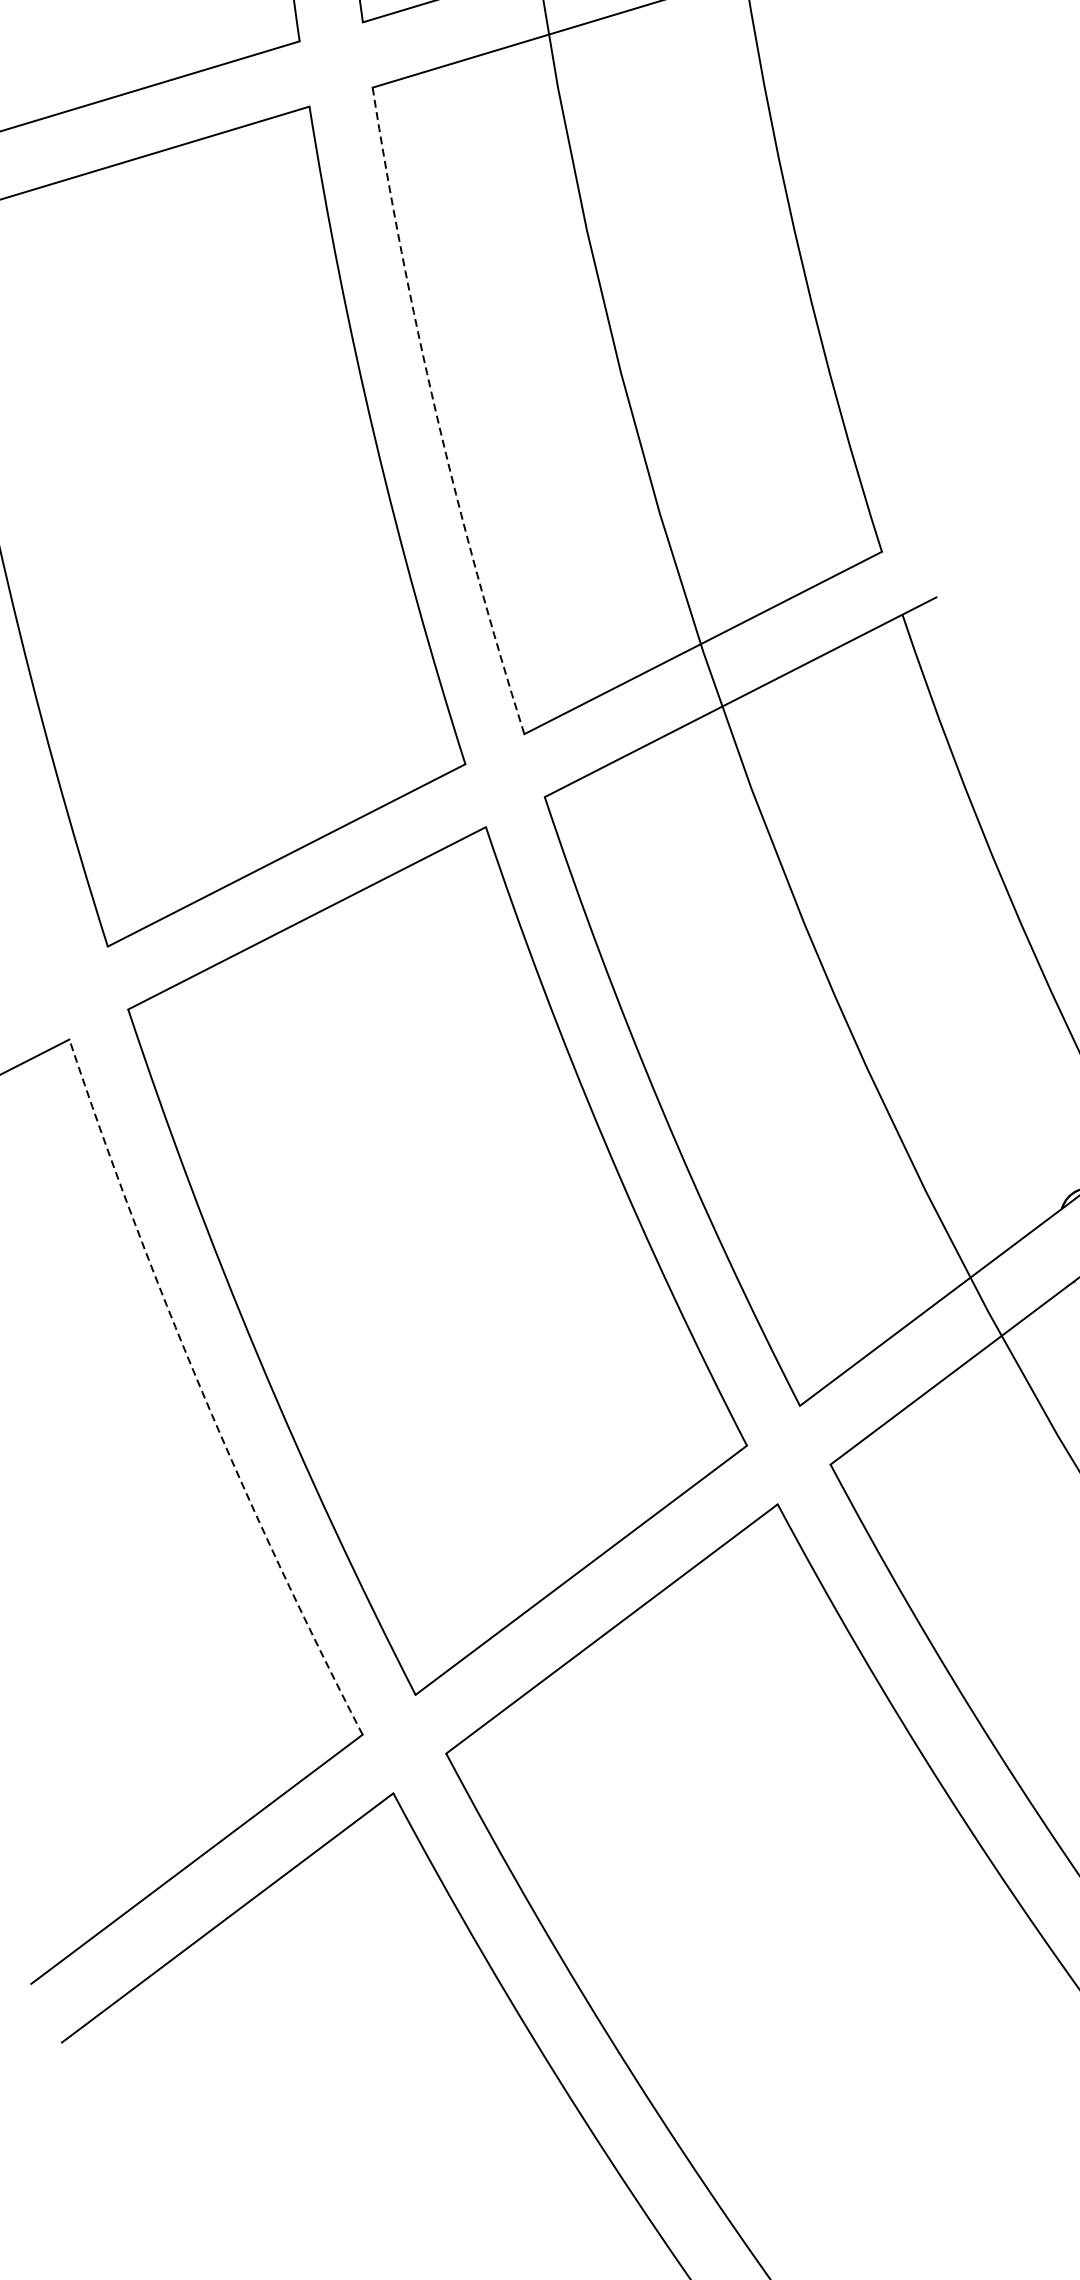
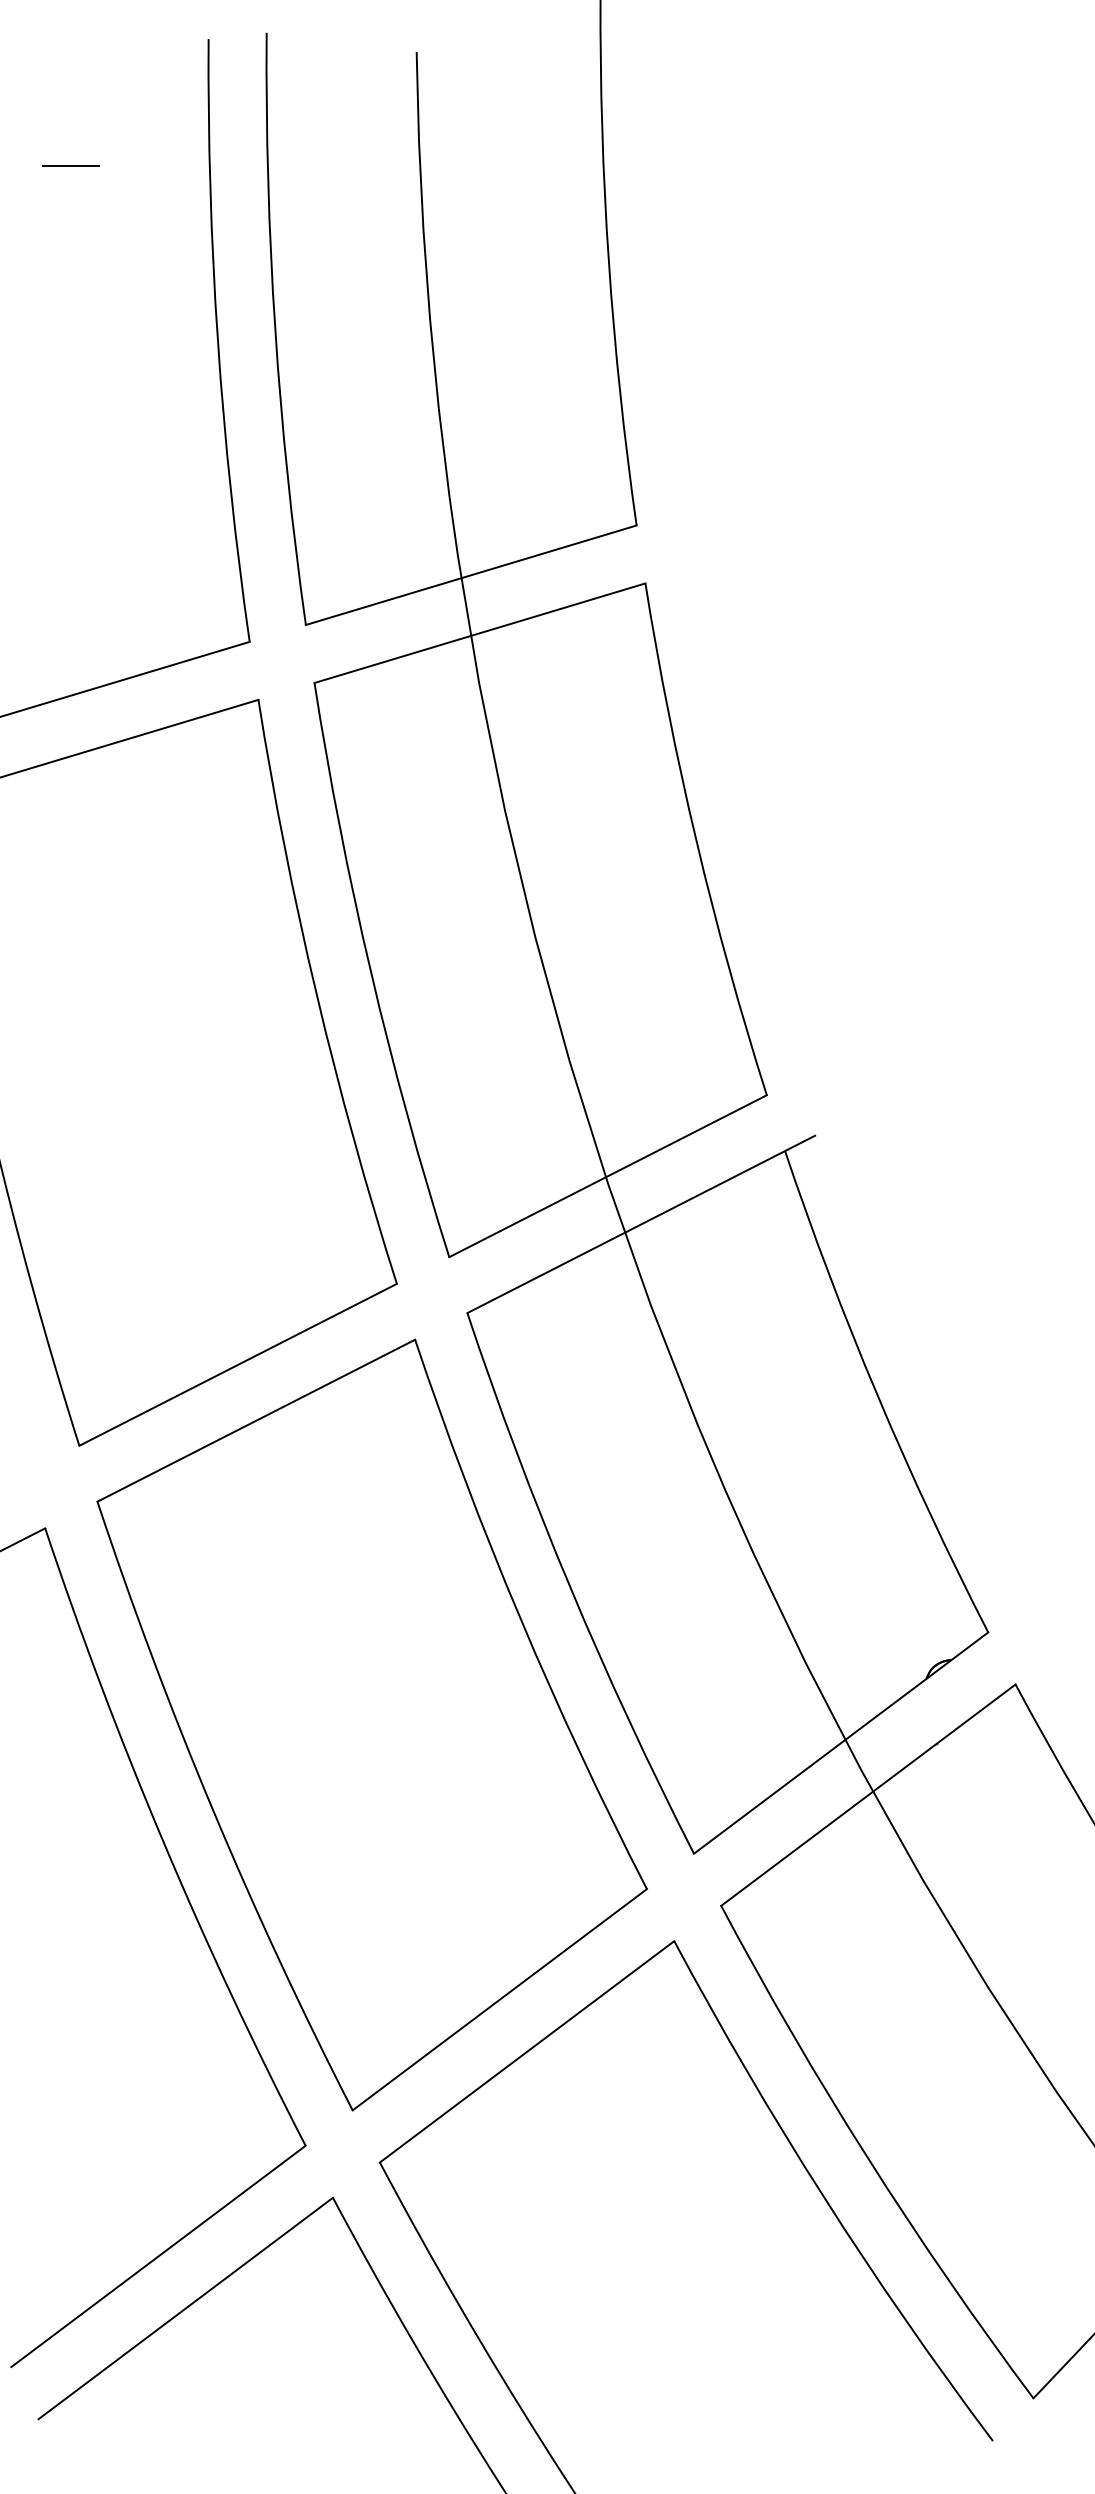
arc: (436, 413) -> (371, 972), dashed -> solid
arc: (202, 1393) -> (163, 1842), dashed -> solid

